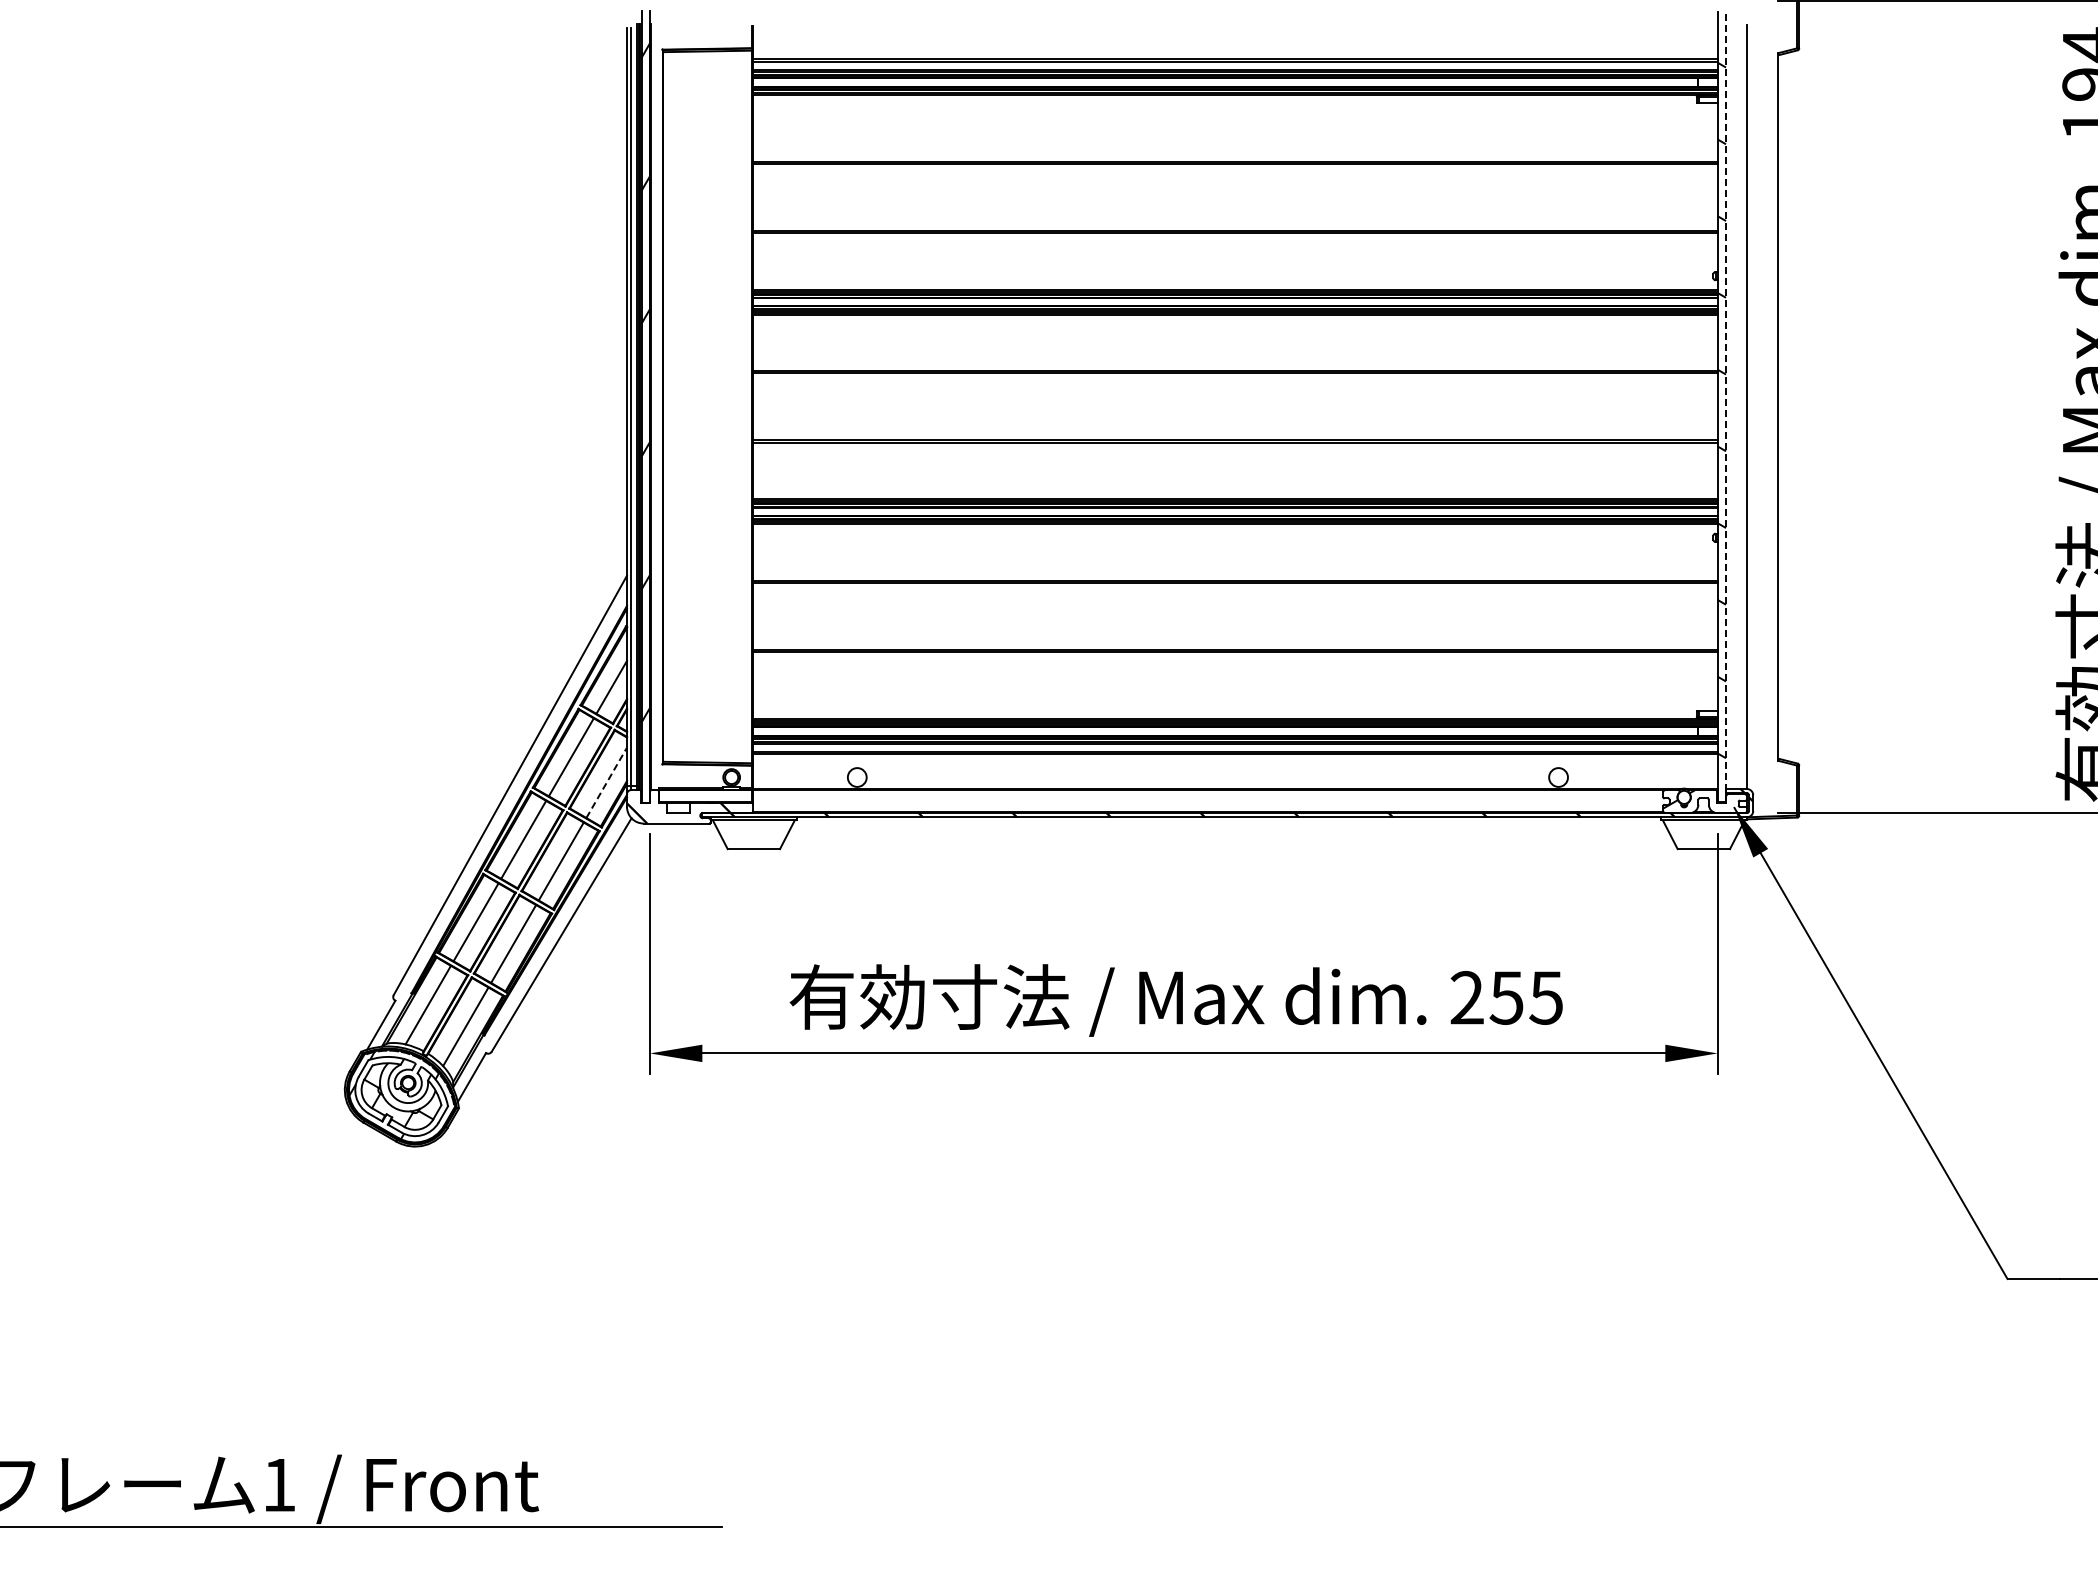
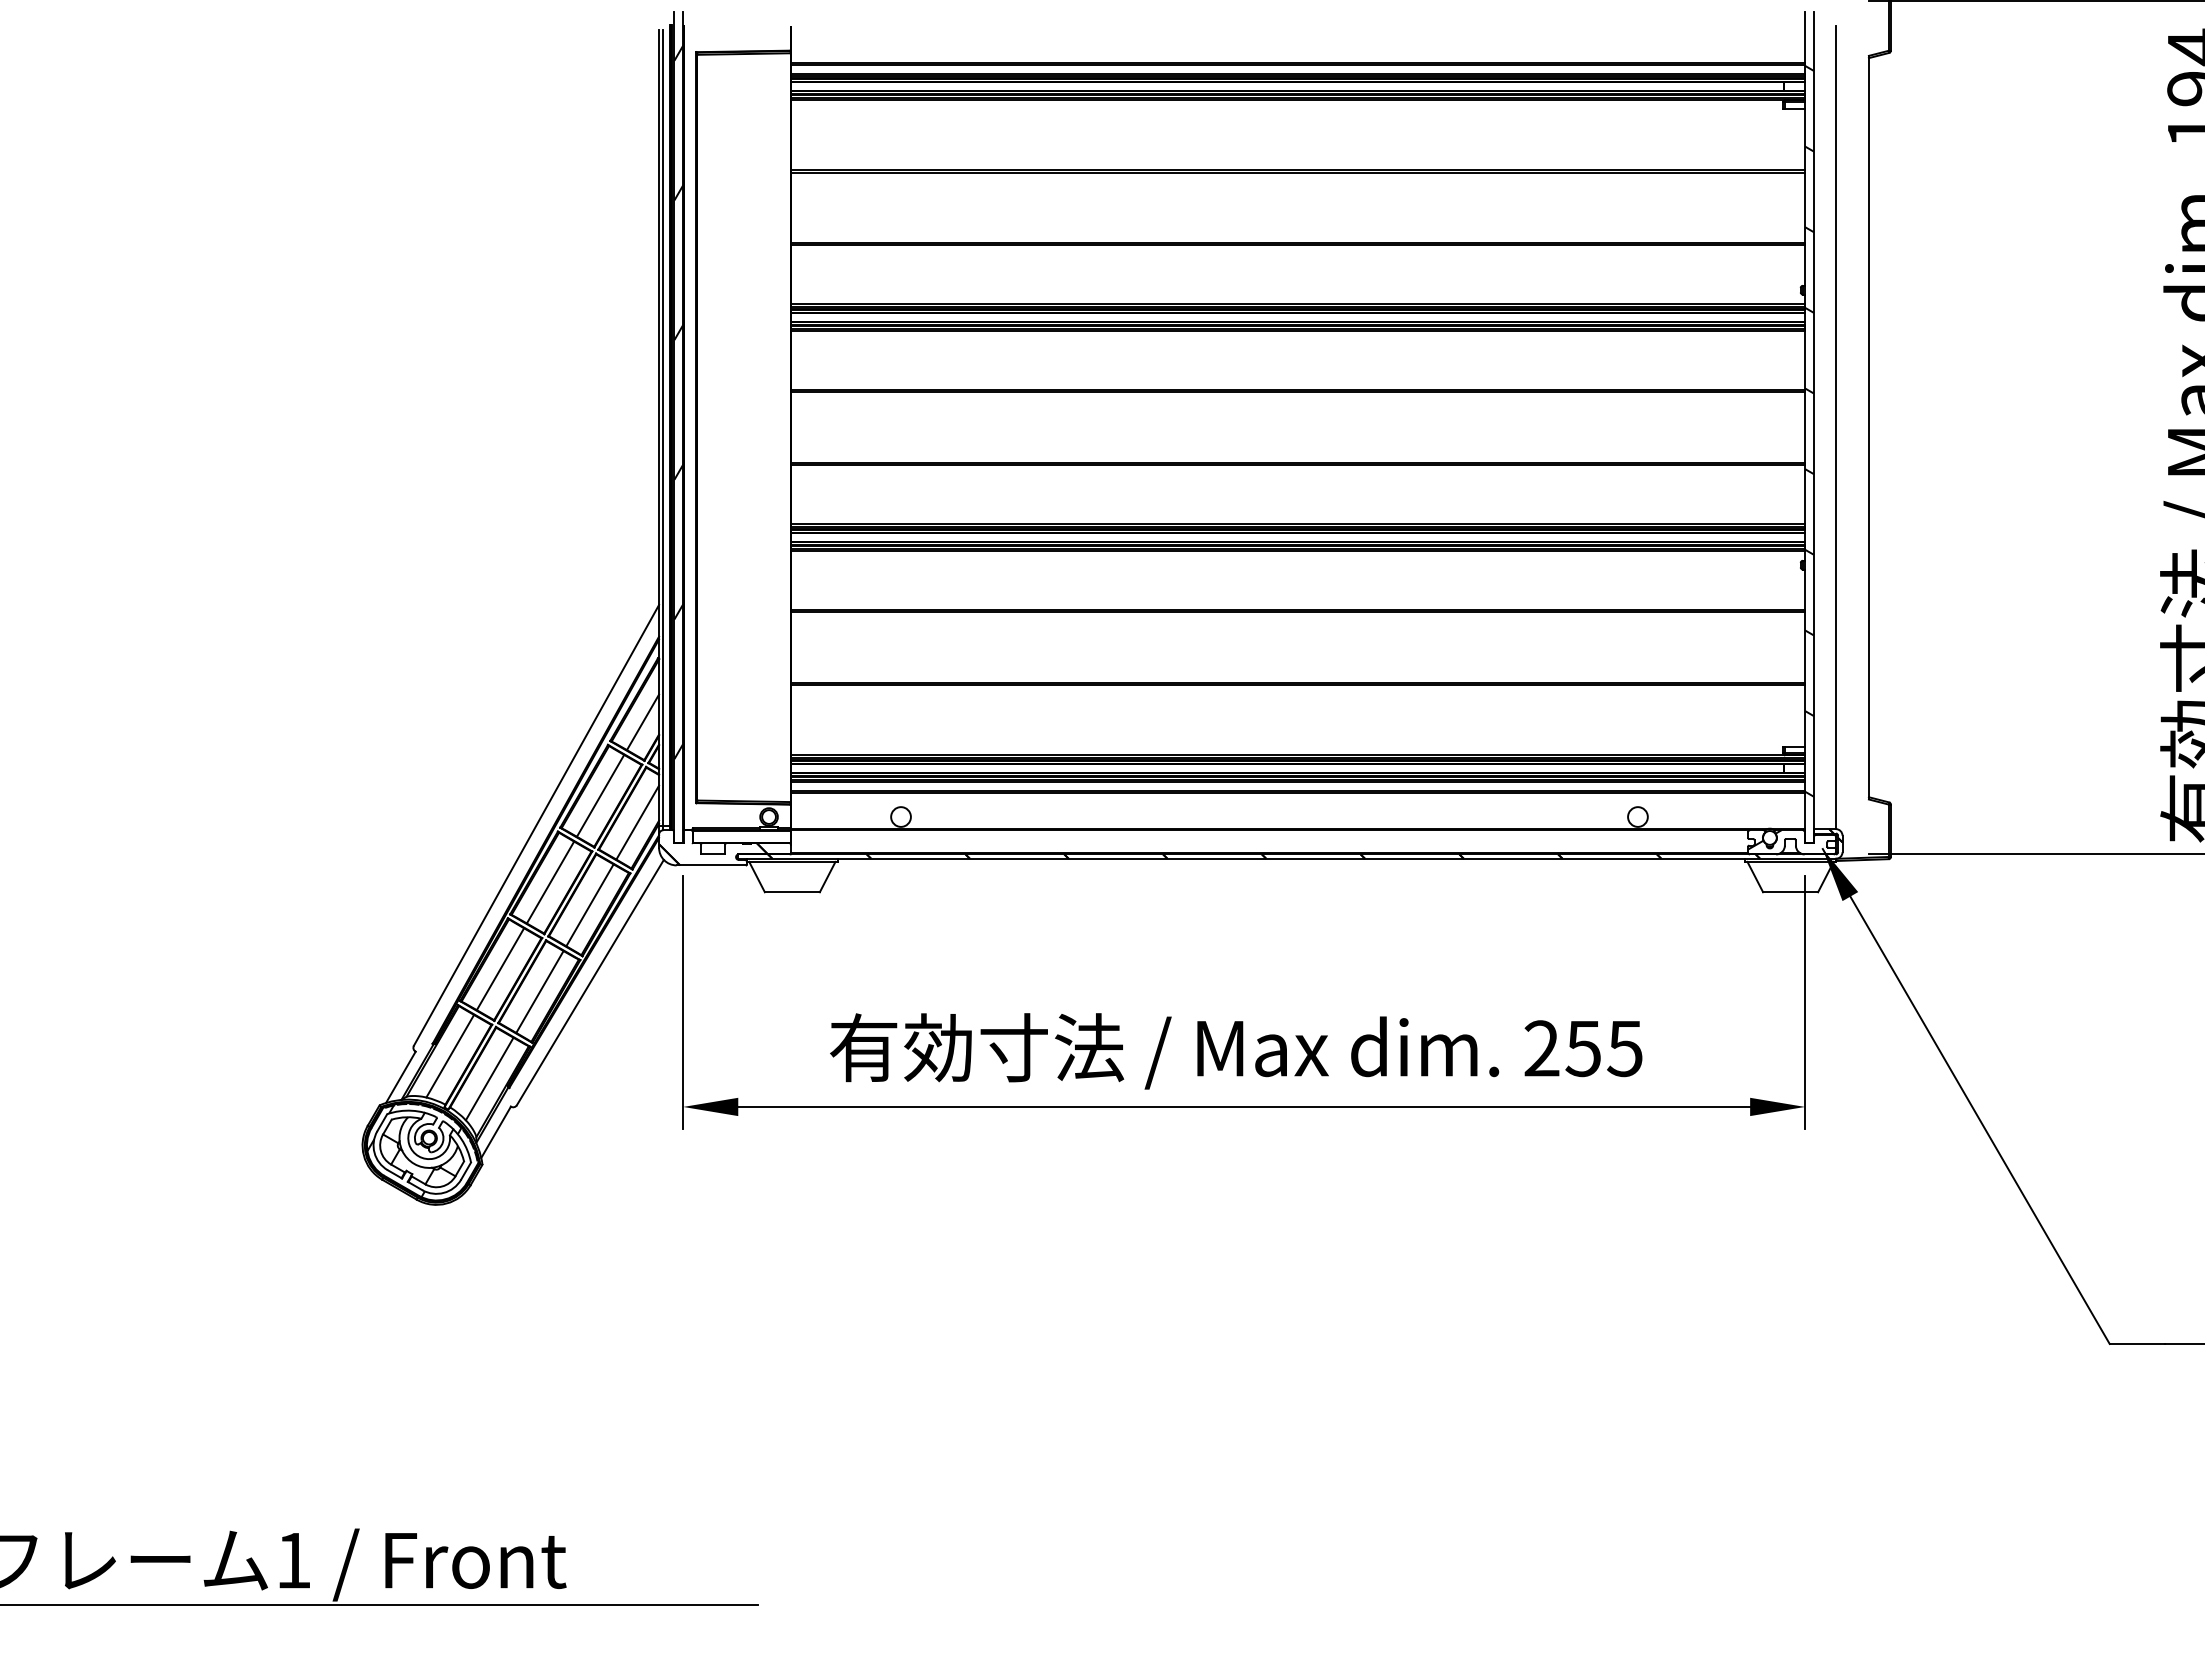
line: (1726, 406) -> (1814, 427), dashed -> solid
line: (606, 782) -> (637, 822), dashed -> solid

